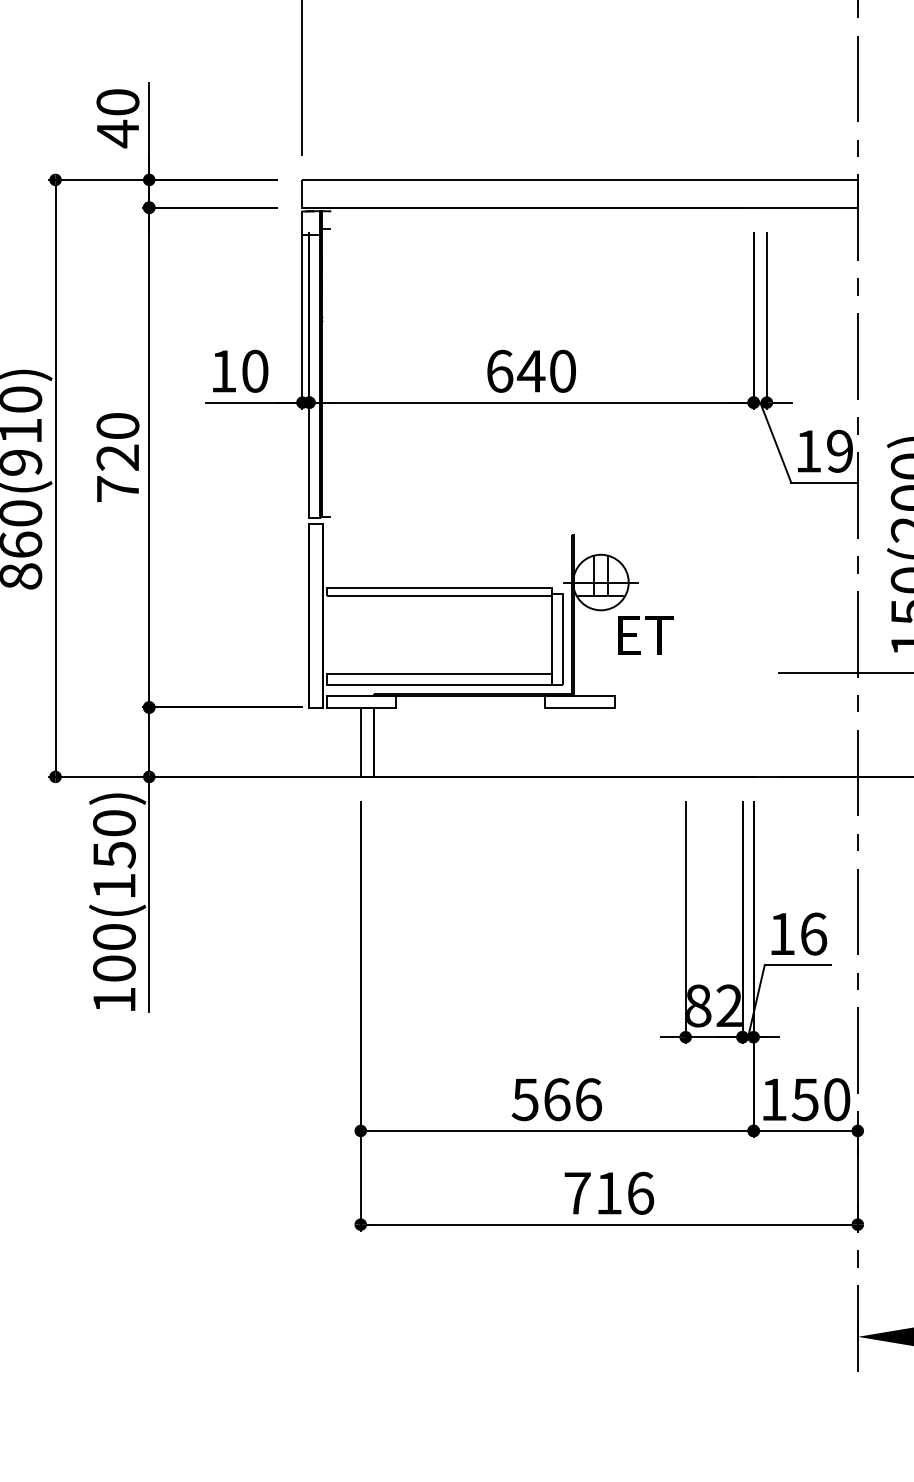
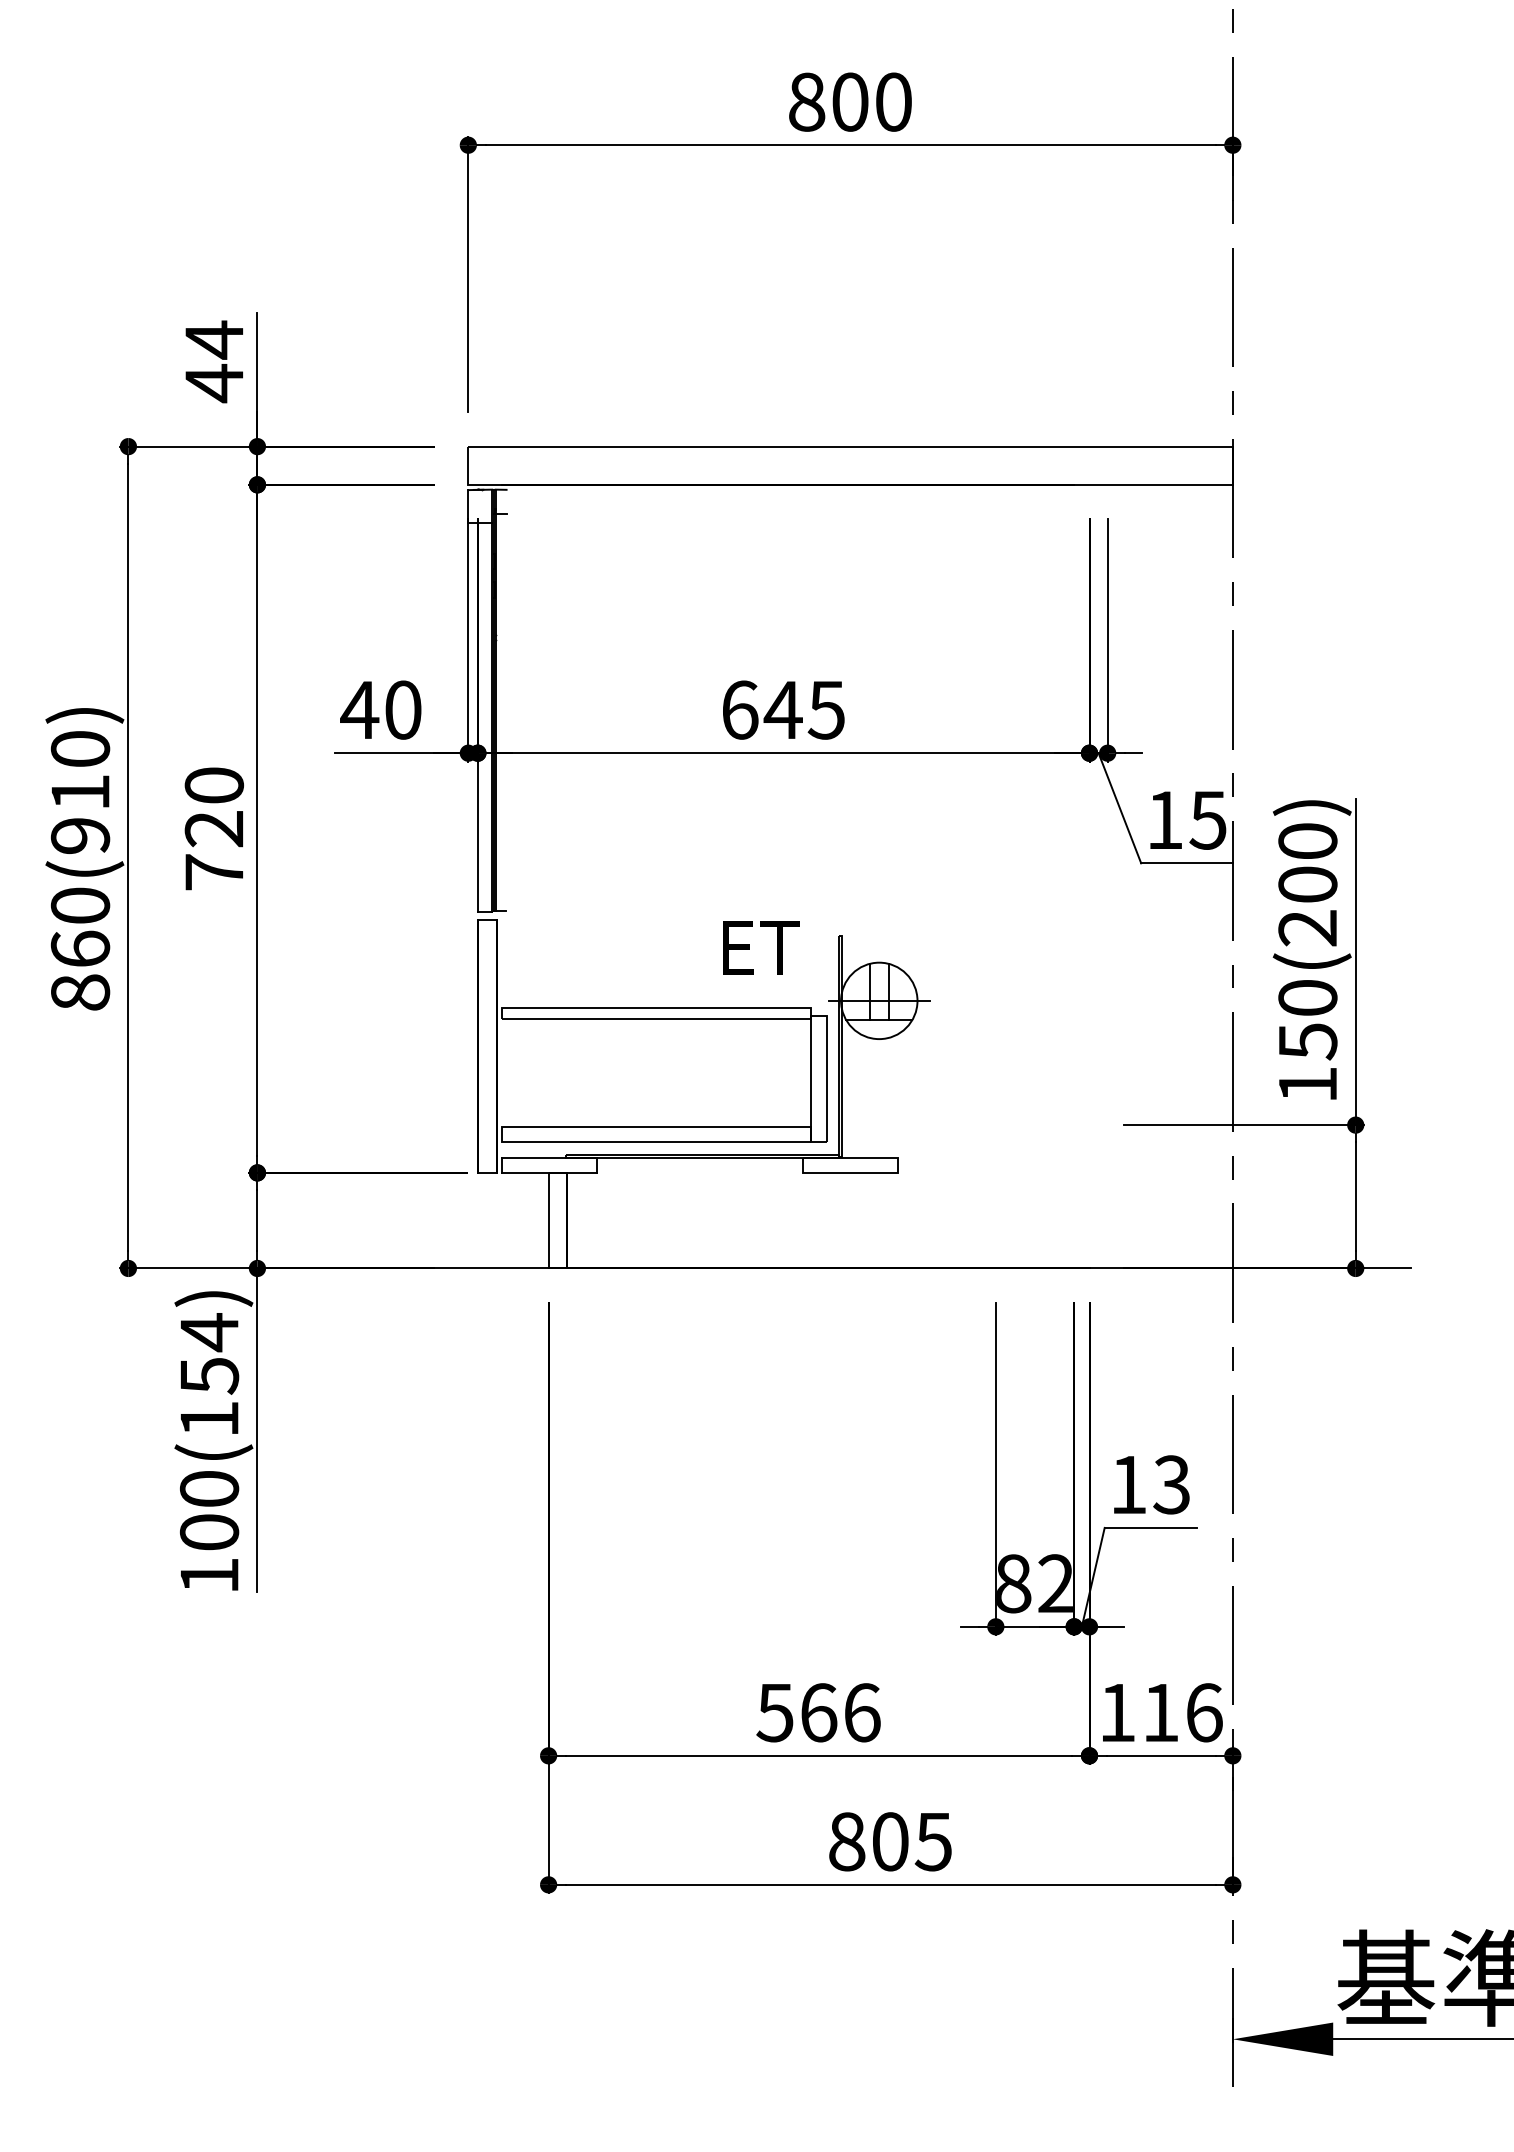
text: (118, 102) -> (214, 339), 40 -> 44
text: (223, 370) -> (359, 709), 10 -> 40
text: (561, 370) -> (825, 709), 640 -> 645
text: (839, 450) -> (1207, 819), 19 -> 15
text: (646, 635) -> (761, 947), moved
text: (114, 823) -> (209, 1332), 100(150) -> 100(154)
text: (813, 933) -> (1171, 1484), 16 -> 13
text: (820, 1099) -> (1181, 1712), 150 -> 116
text: (609, 1193) -> (890, 1841), 716 -> 805

